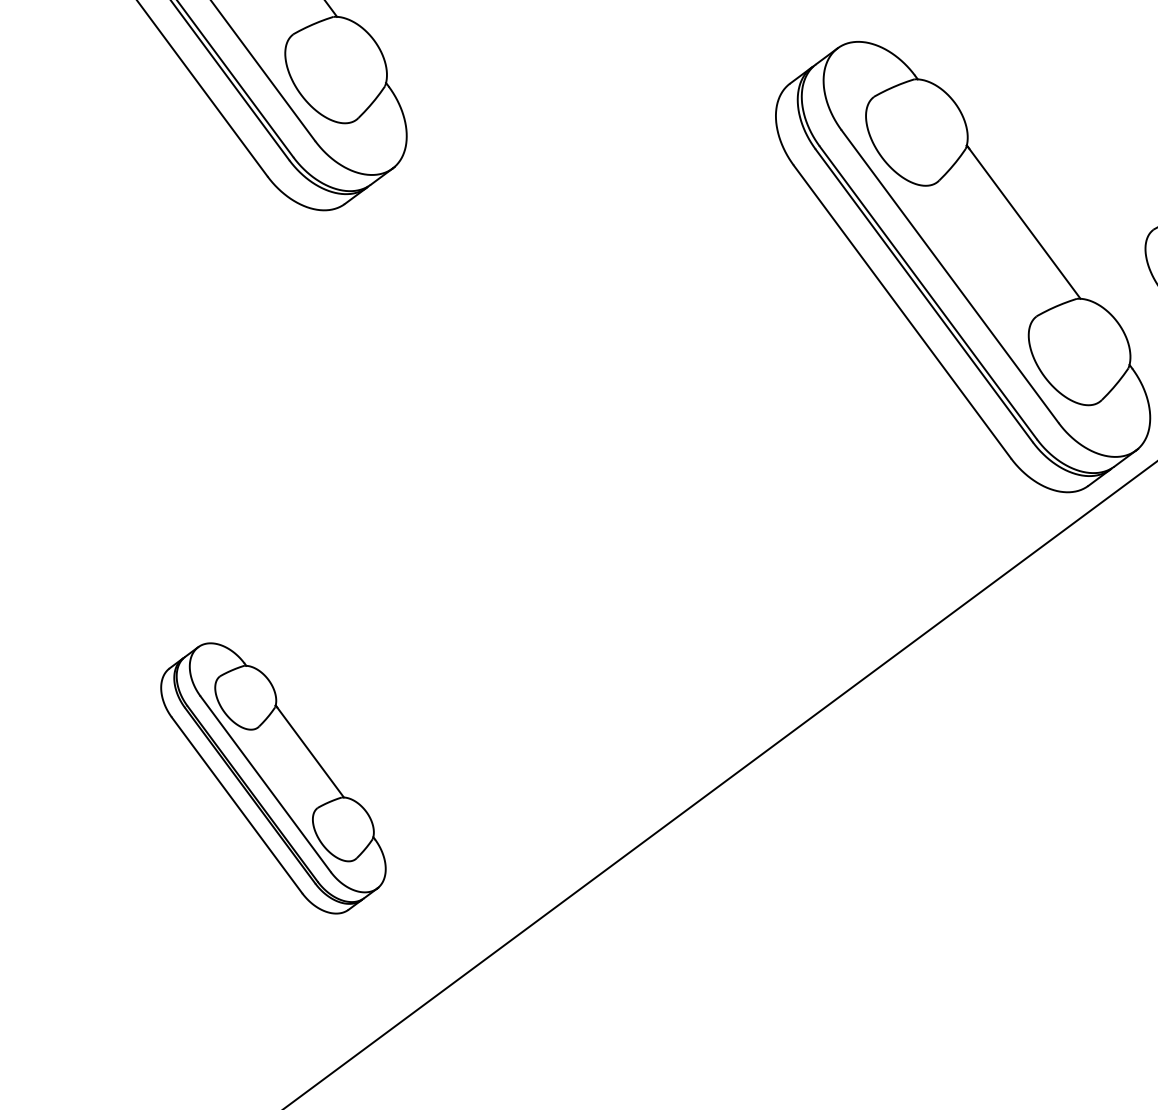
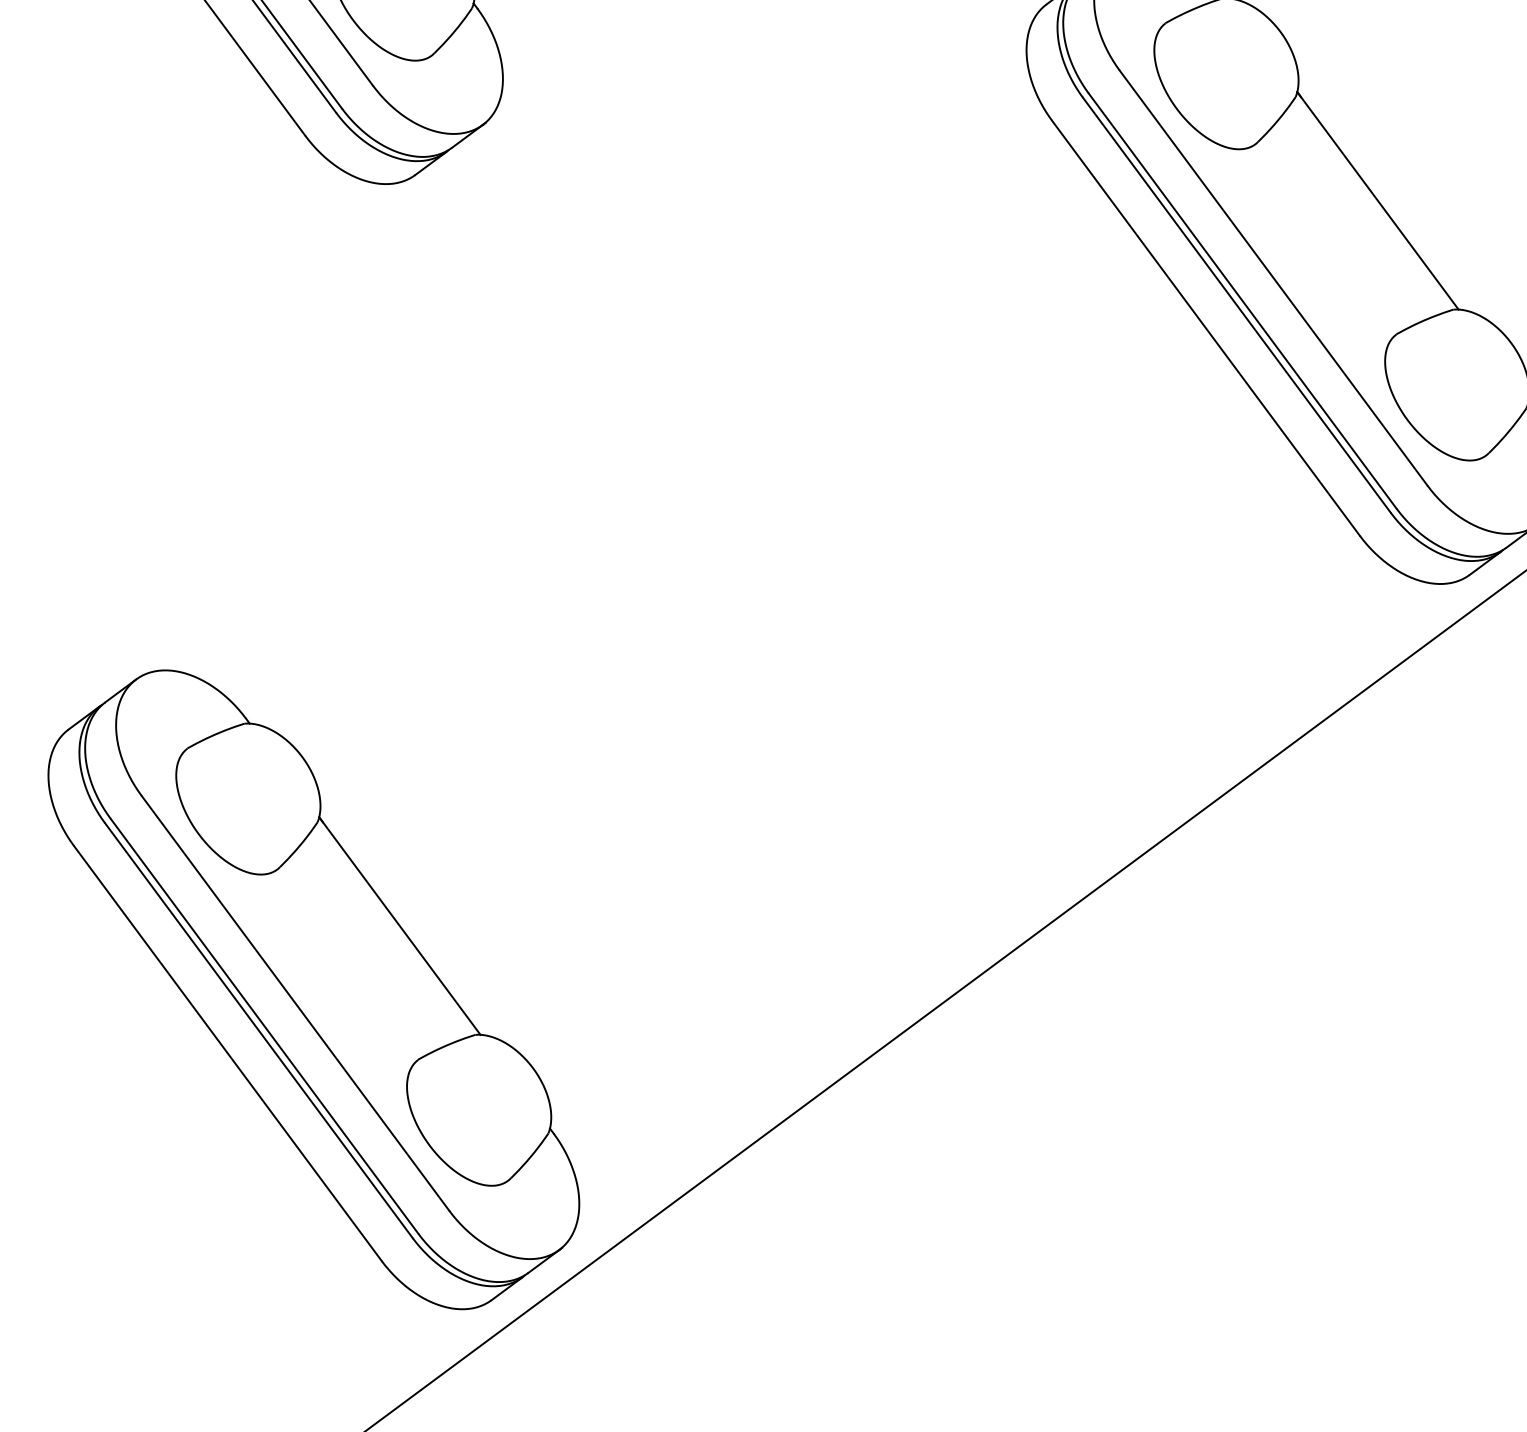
part: (273, 778) -> (313, 989), size x1.67

